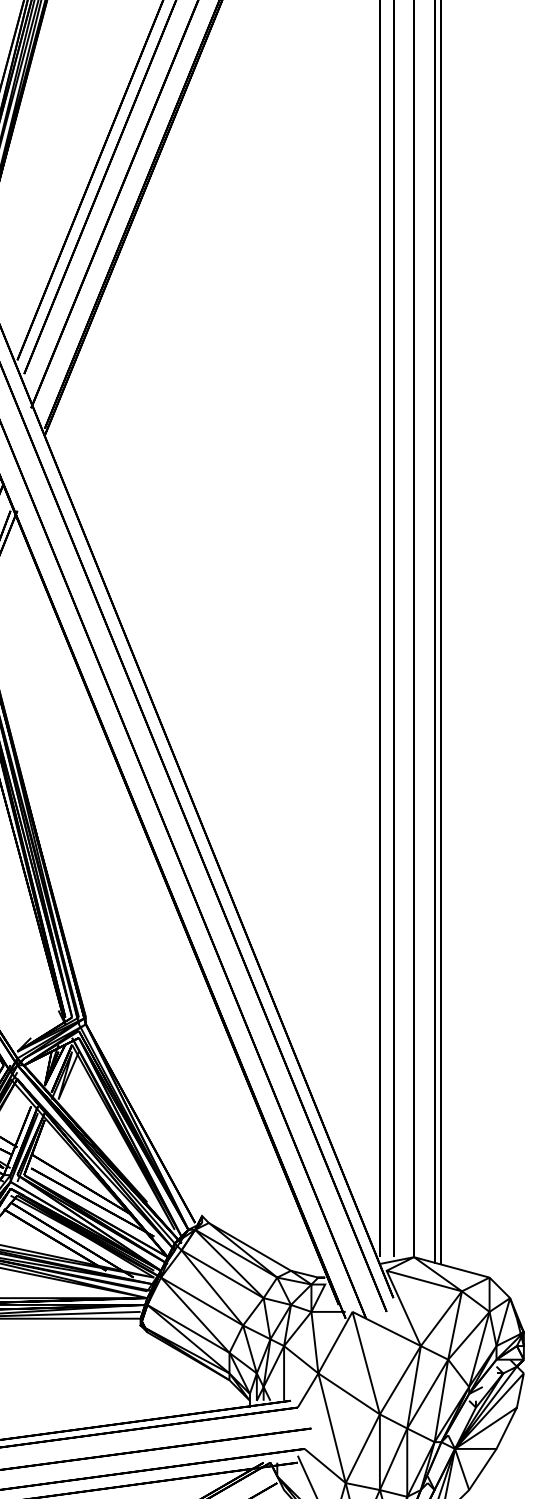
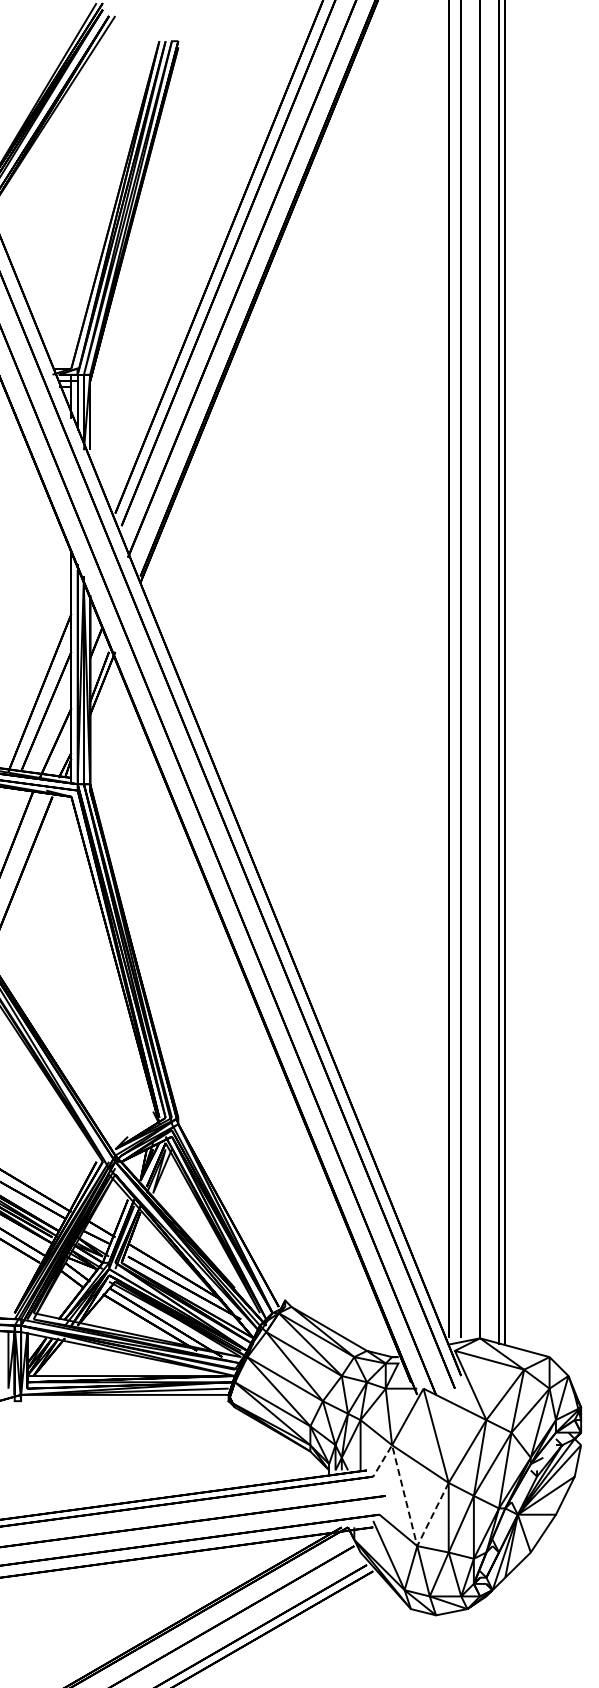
line: (336, 1446) -> (408, 1512), solid -> dashed

